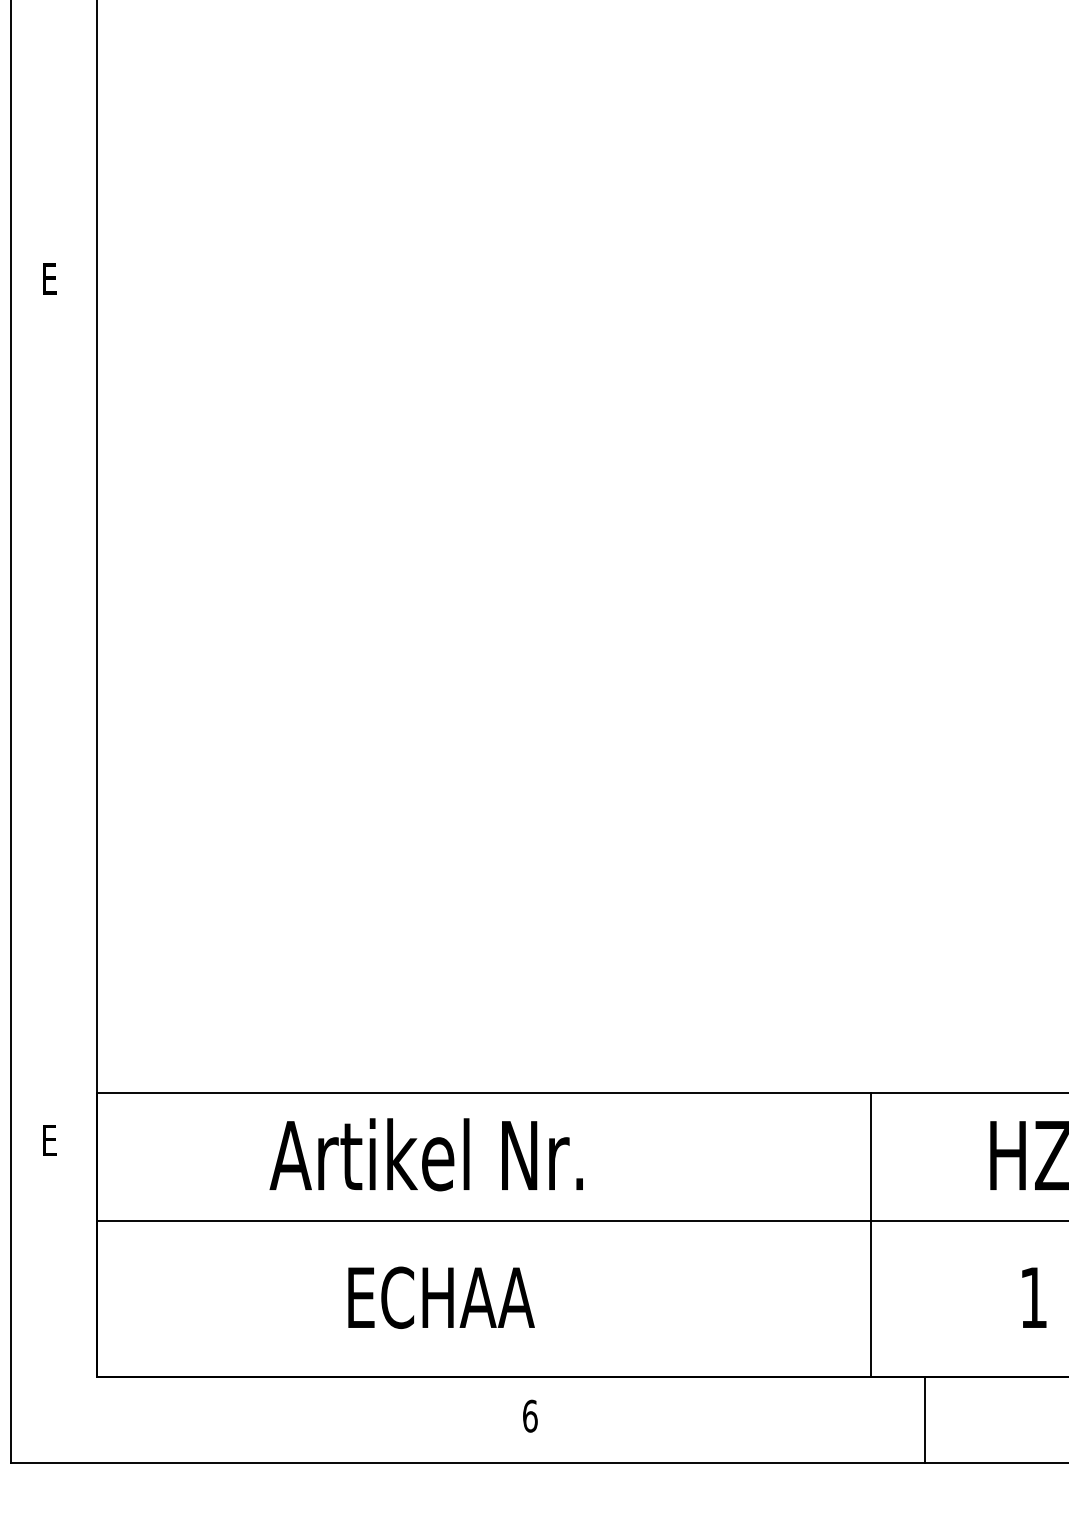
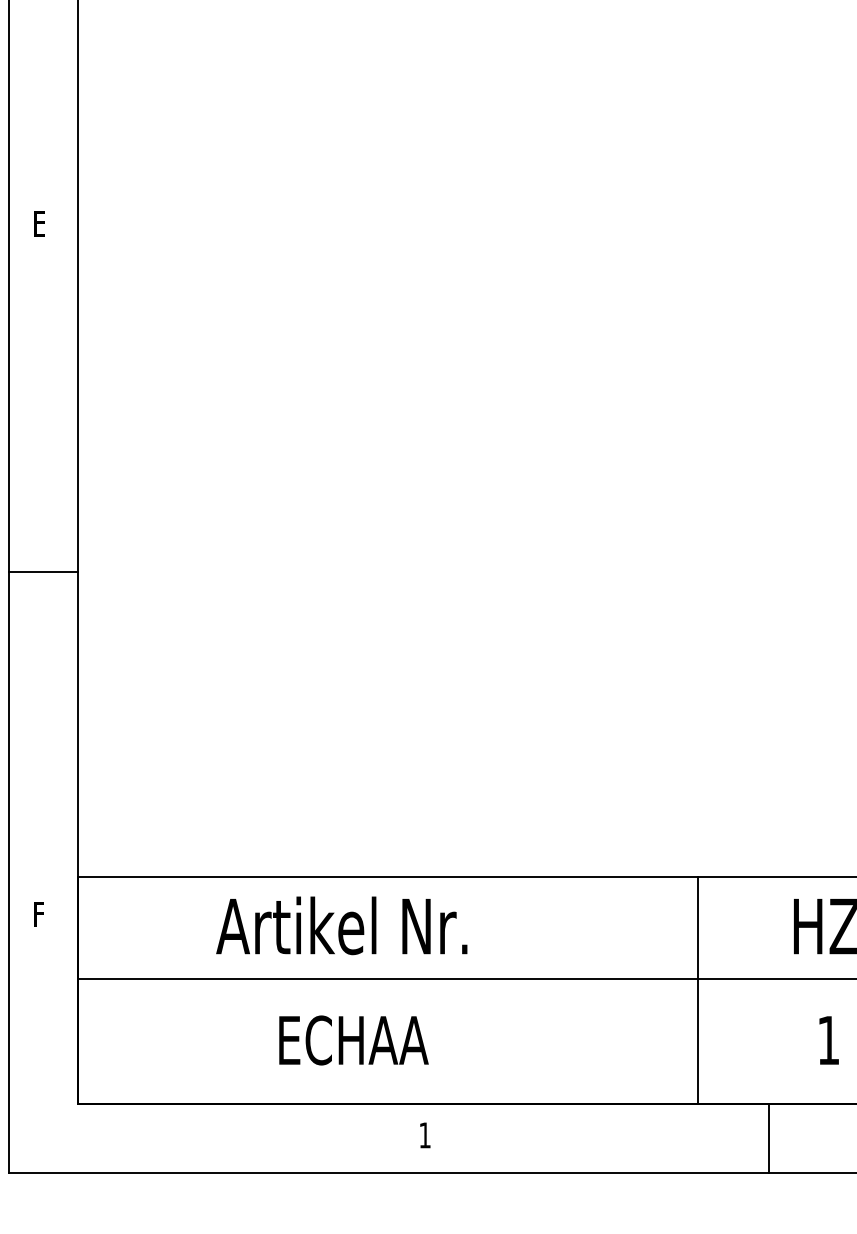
line: (54, 713) -> (43, 572), added
text: (51, 1140) -> (41, 914), E -> F
text: (530, 1415) -> (425, 1134), 6 -> 1
line: (924, 1420) -> (768, 1138), moved

